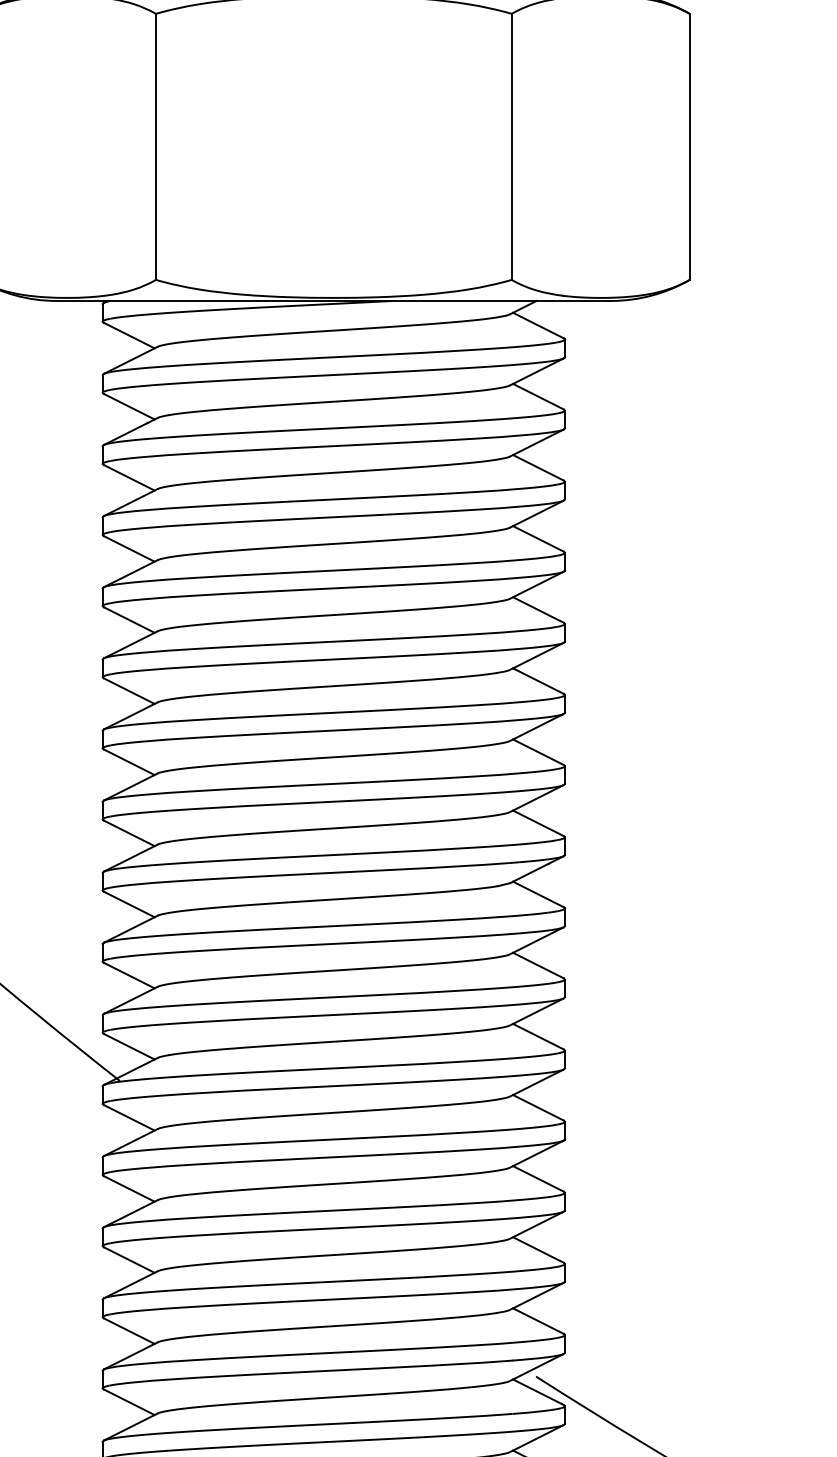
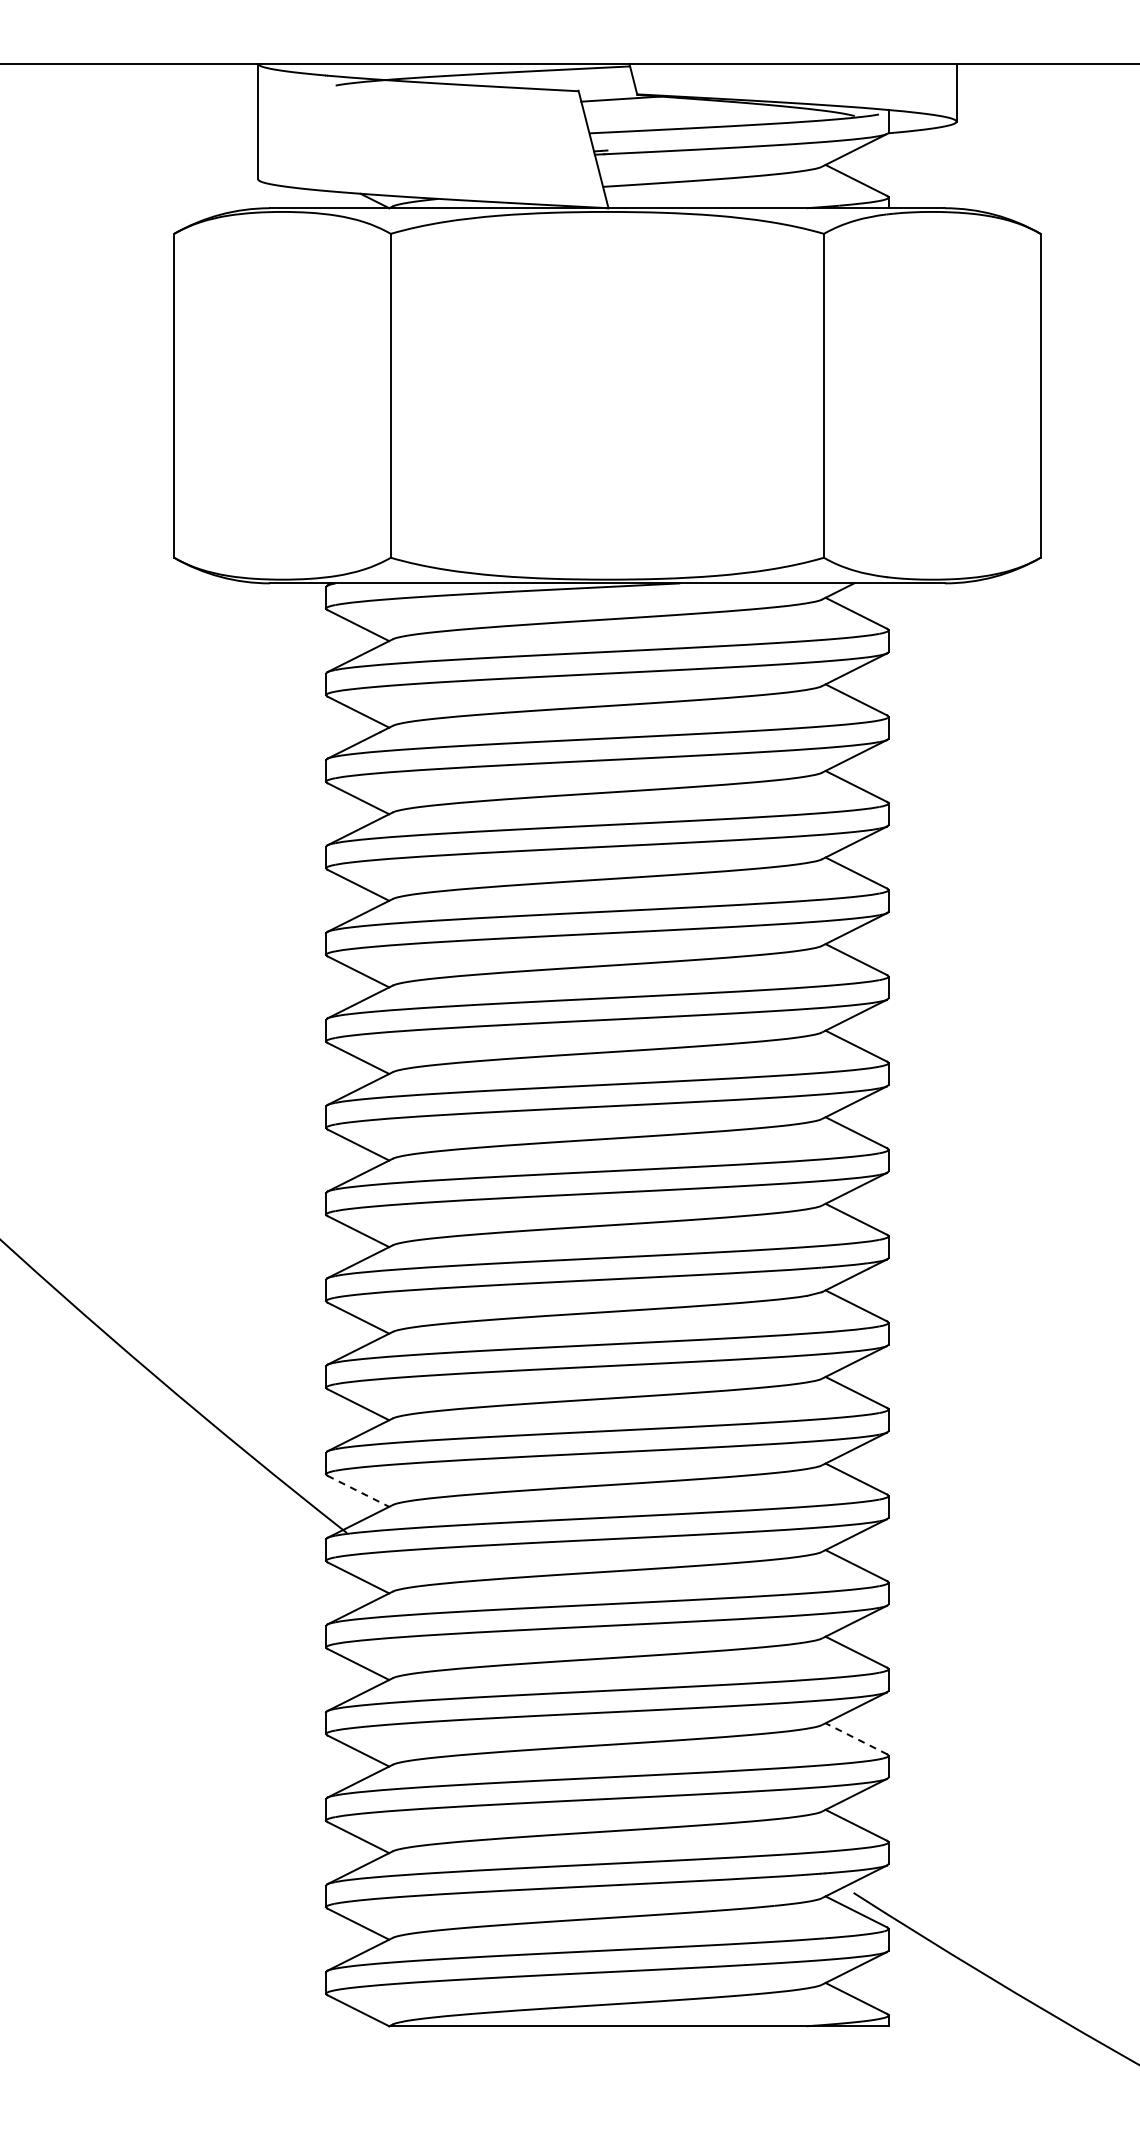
line: (129, 1046) -> (358, 1491), solid -> dashed
line: (538, 1249) -> (856, 1738), solid -> dashed

